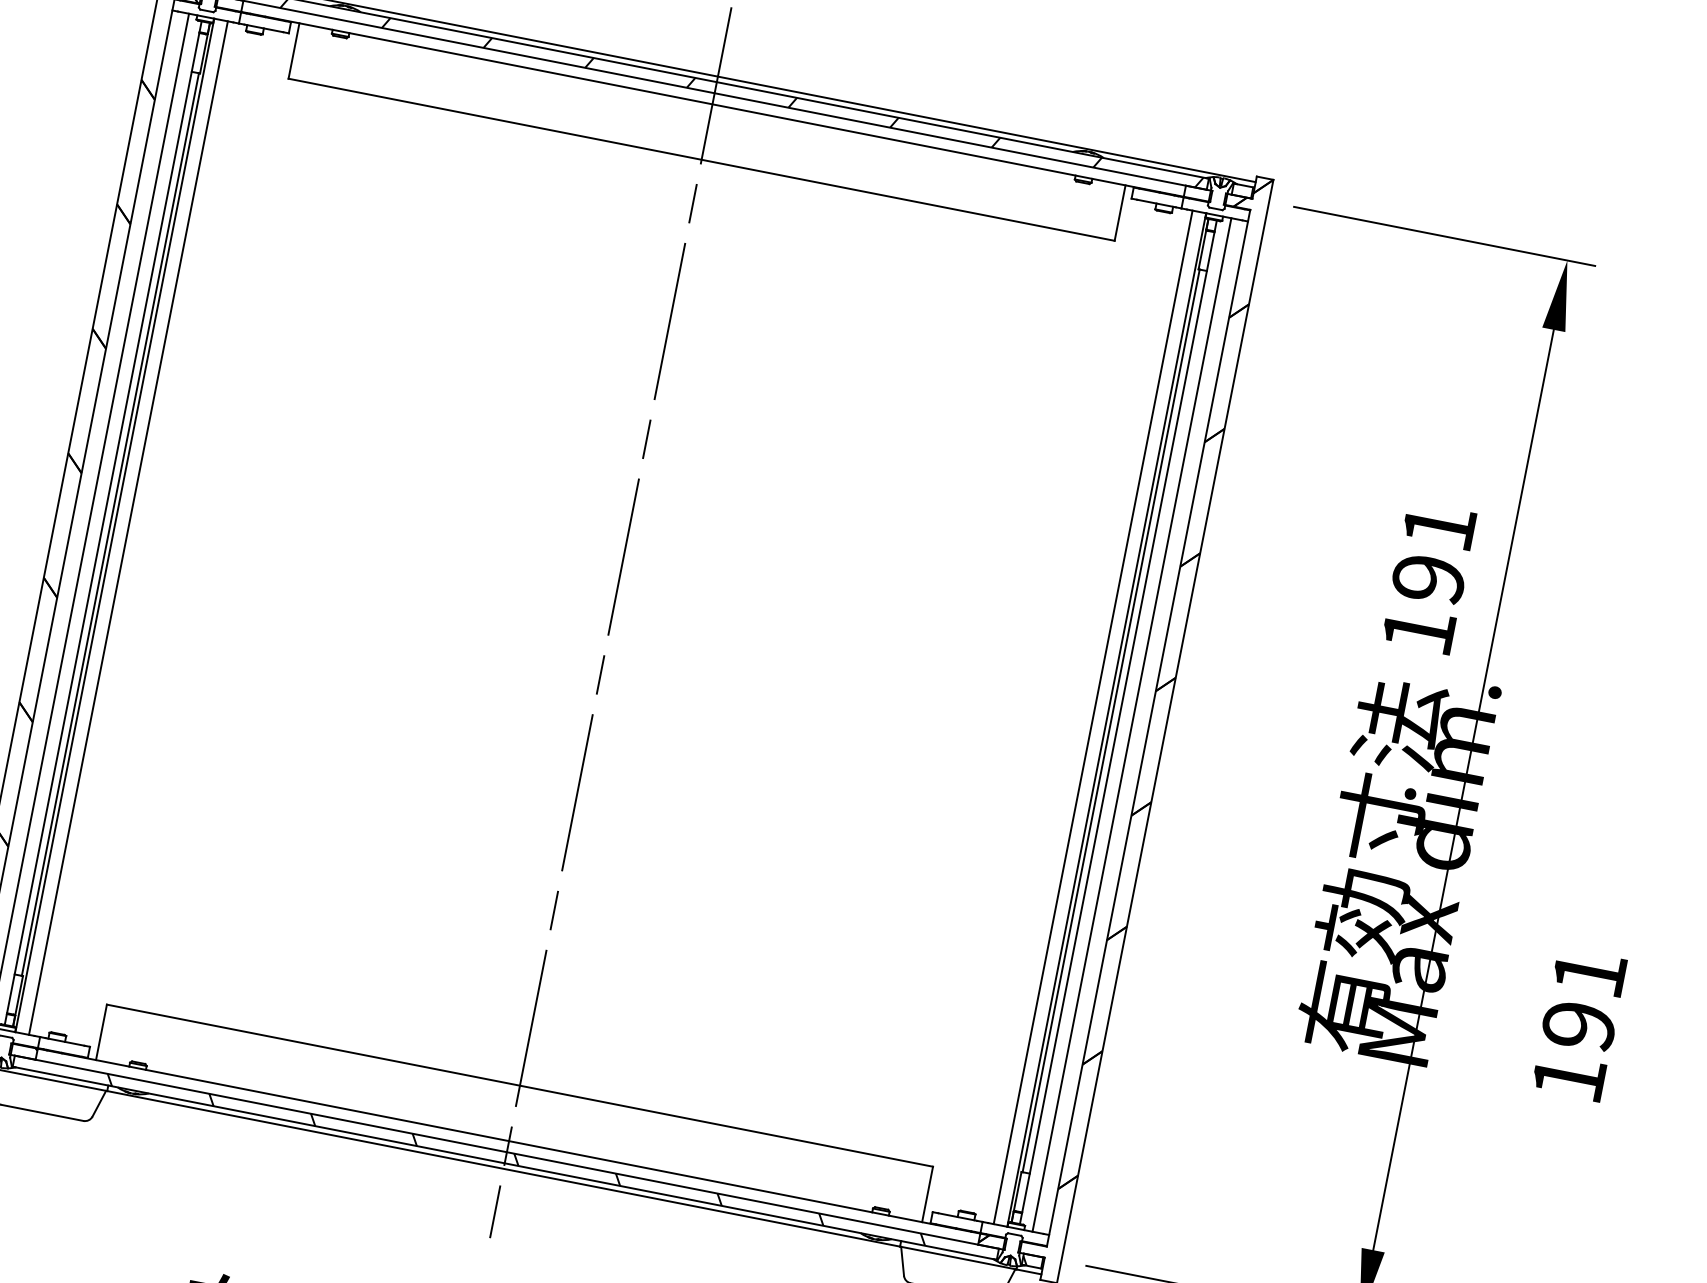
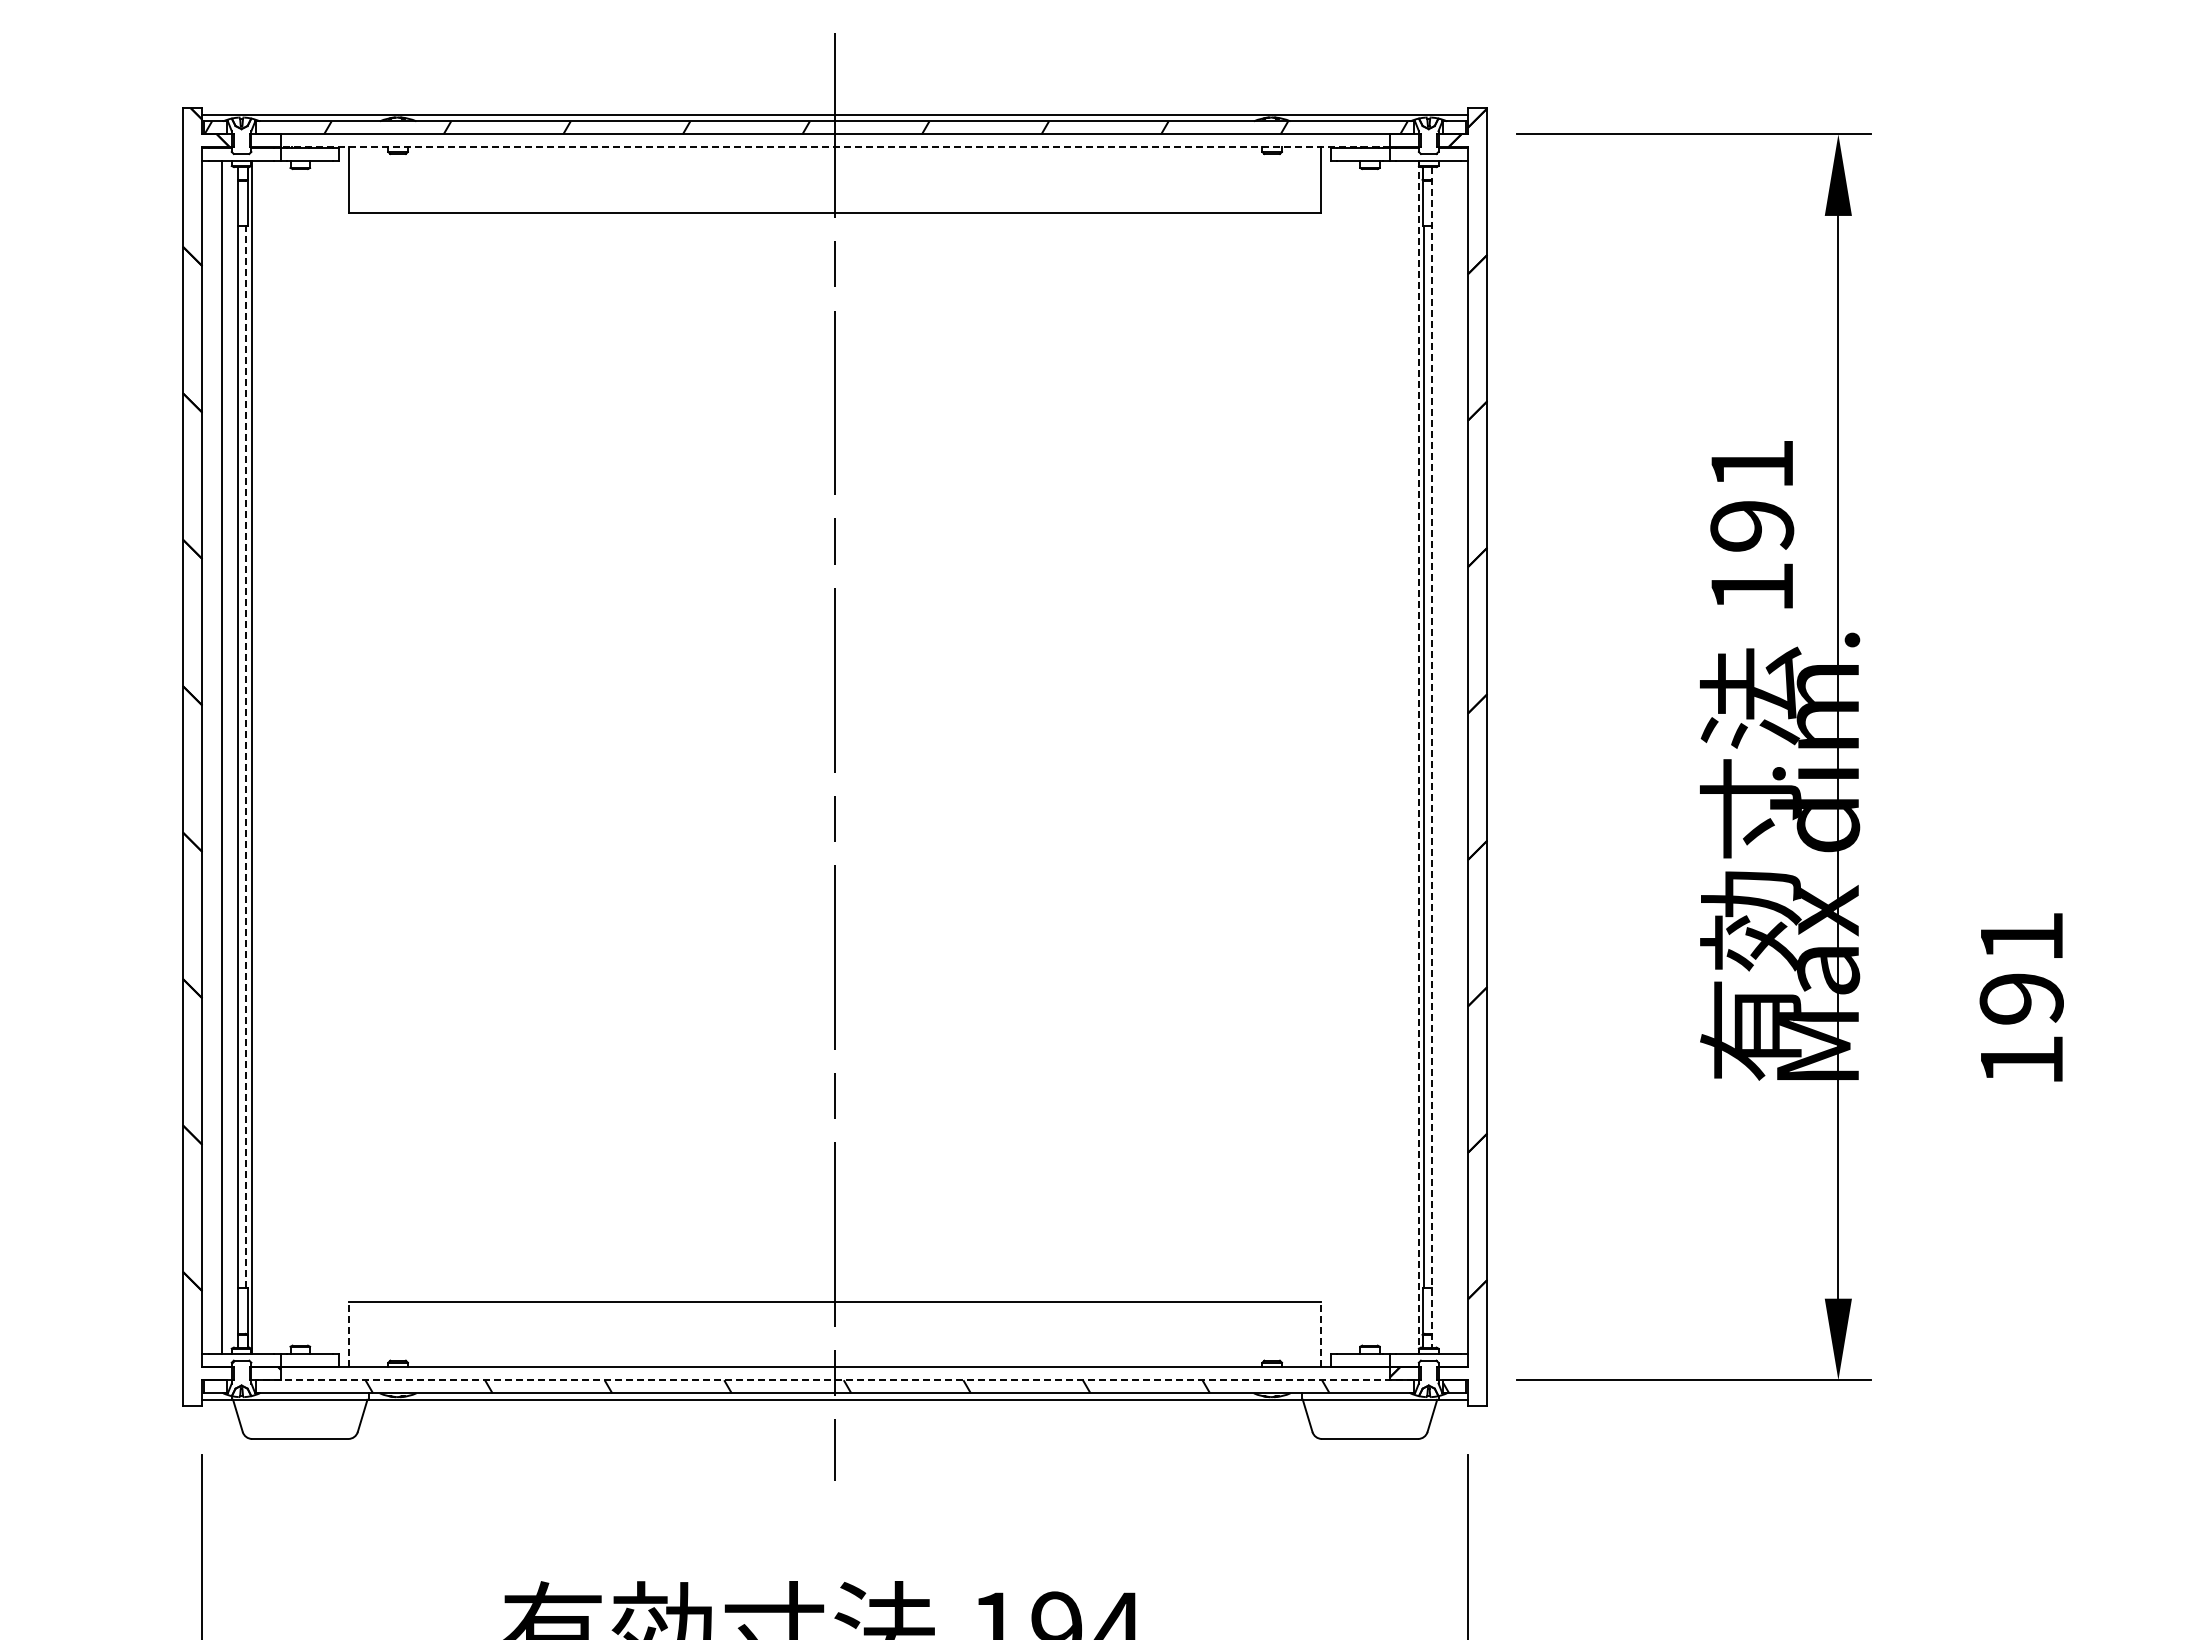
line: (711, 104) -> (834, 147), solid -> dashed
line: (110, 524) -> (246, 757), solid -> dashed
line: (128, 528) -> (267, 757), removed
line: (1093, 717) -> (1402, 757), removed
line: (1106, 720) -> (1418, 757), solid -> dashed
line: (1118, 722) -> (1432, 757), solid -> dashed
line: (1132, 725) -> (1448, 757), removed
line: (101, 1032) -> (349, 1334), solid -> dashed
line: (507, 1152) -> (835, 1380), solid -> dashed
line: (927, 1194) -> (1321, 1334), solid -> dashed

